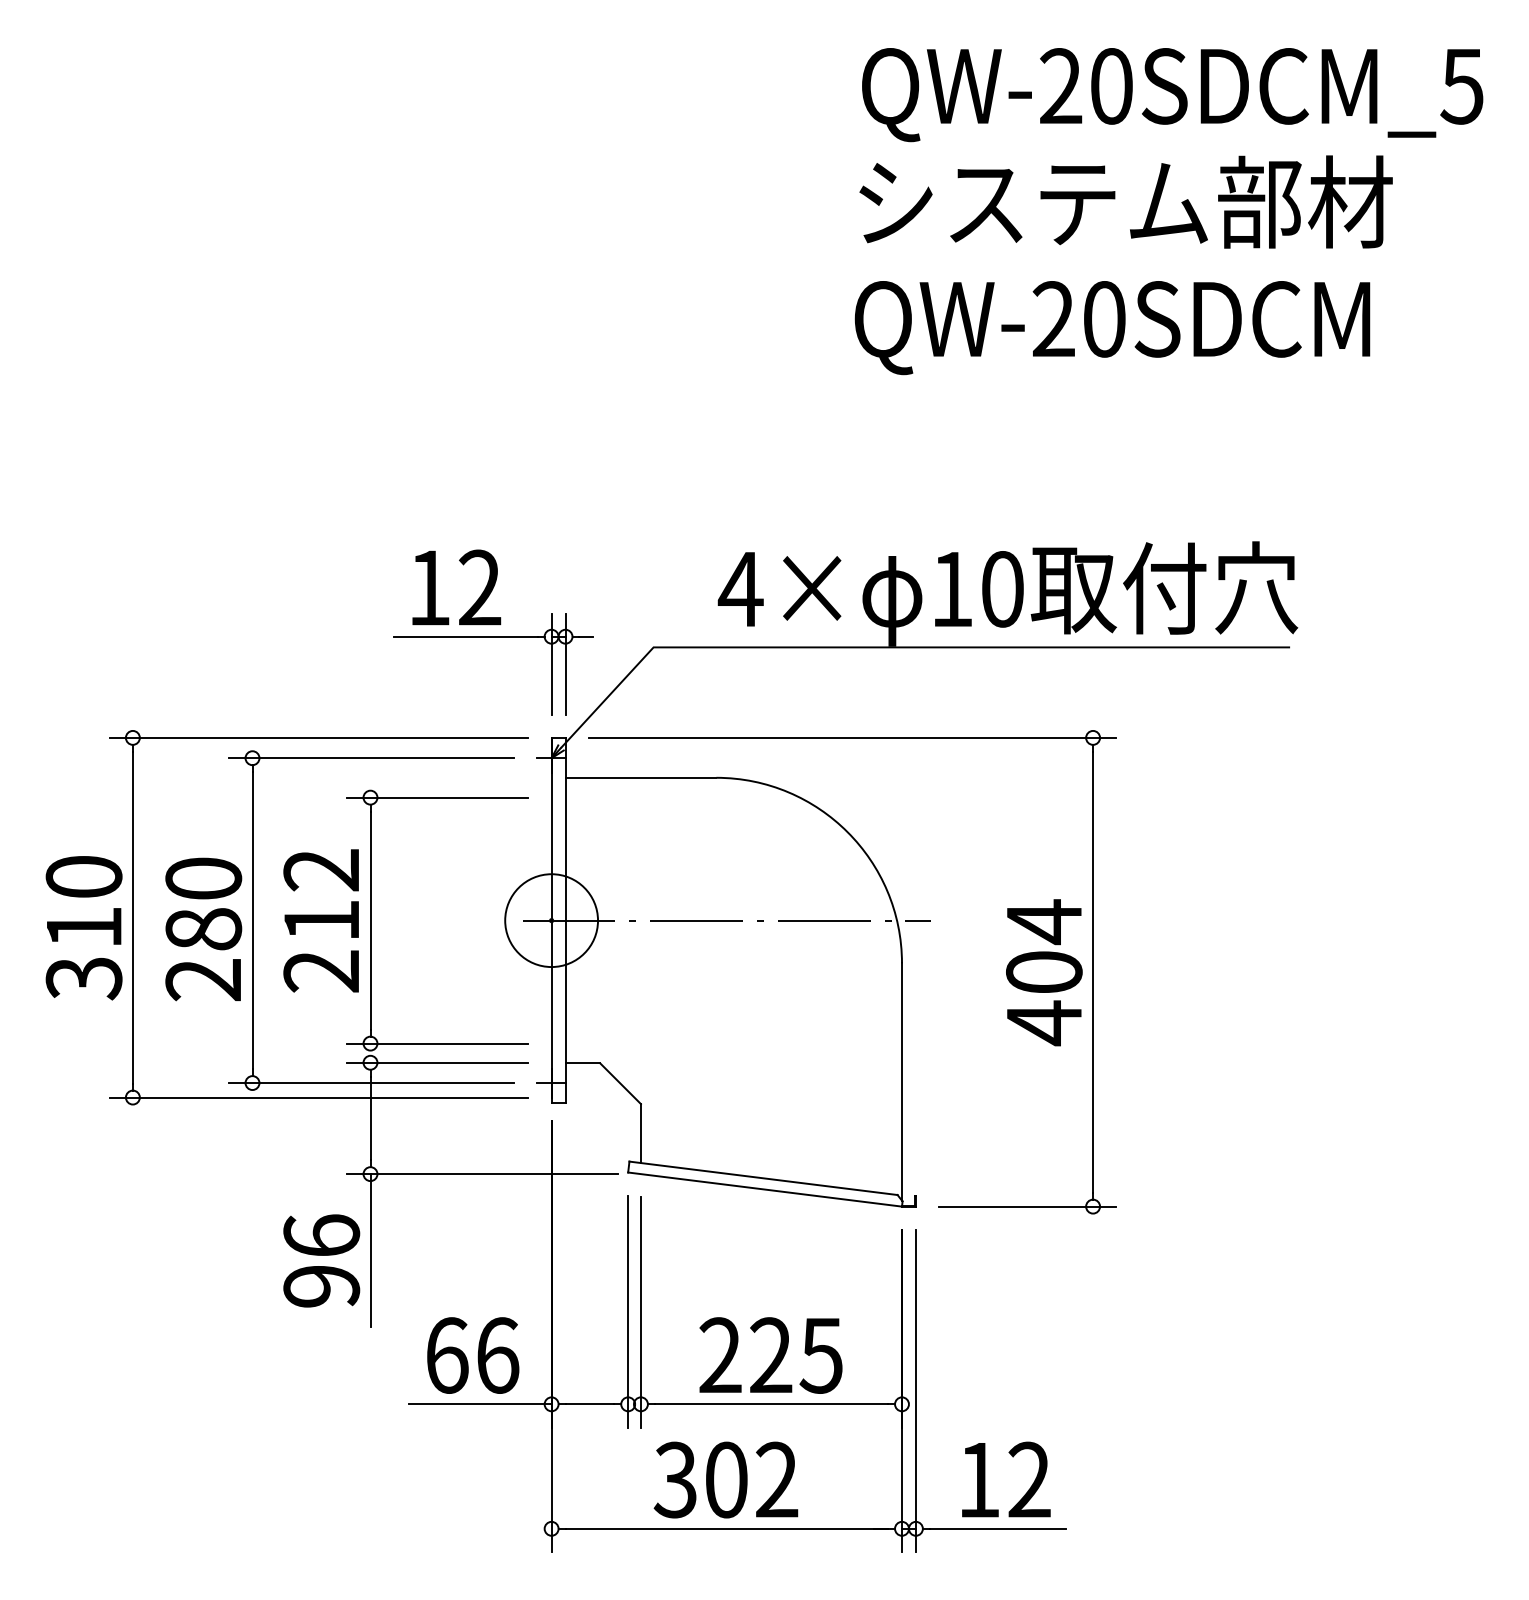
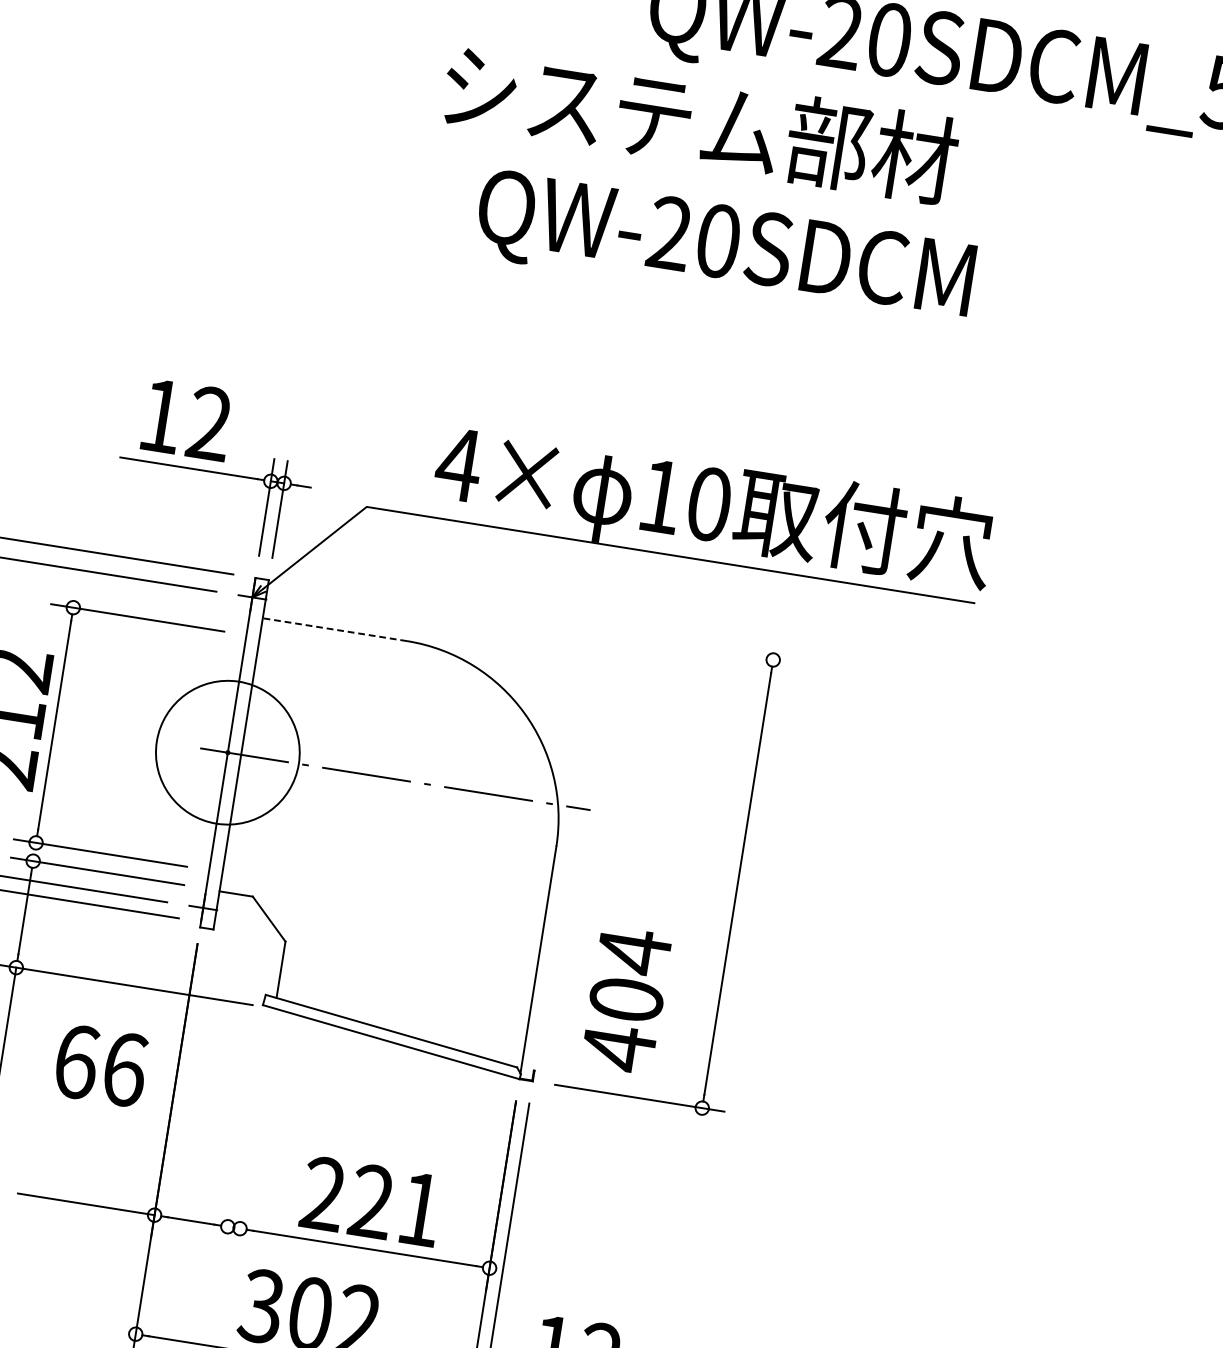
text: (1125, 201) -> (699, 122), moved
text: (1112, 328) -> (724, 251), moved
line: (852, 737) -> (543, 623), removed
line: (640, 777) -> (334, 629), solid -> dashed
circle: (551, 920) -> (227, 752), size x1.6
text: (1044, 972) -> (626, 1000), moved
line: (628, 1311) -> (242, 1138), removed
line: (640, 1312) -> (253, 1140), removed
text: (473, 1355) -> (101, 1065), moved
text: (820, 1355) -> (419, 1209), 225 -> 221

